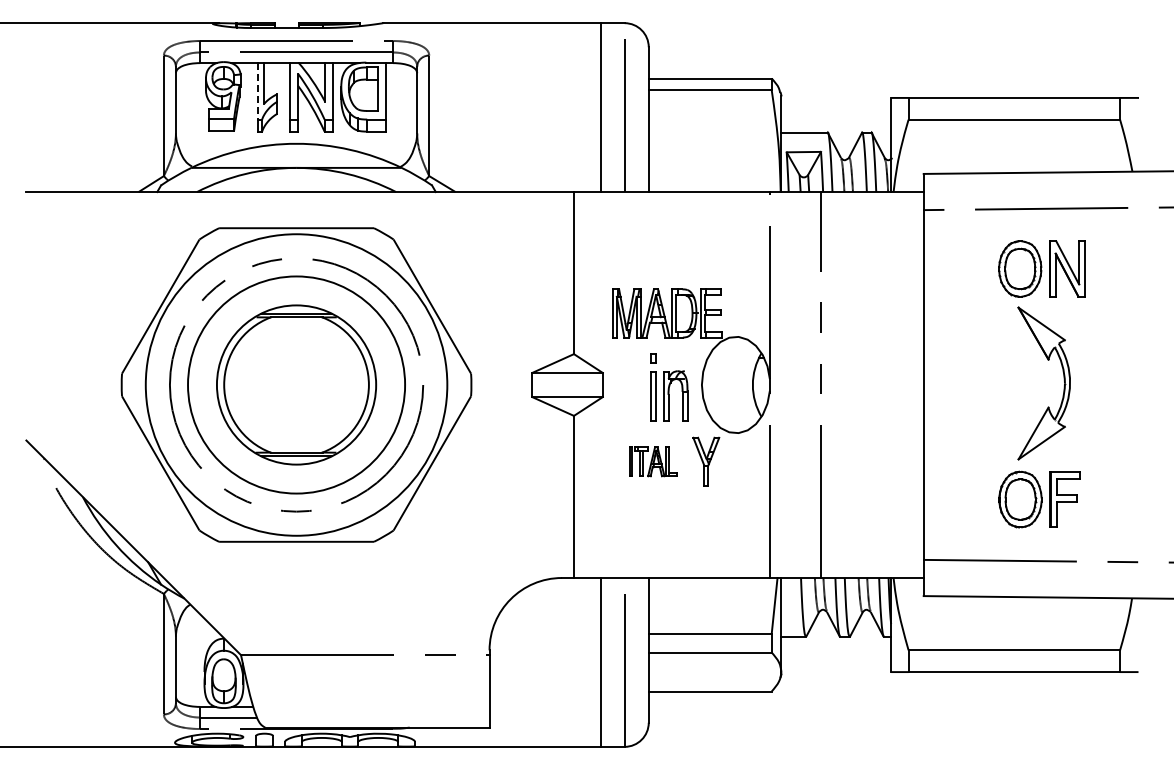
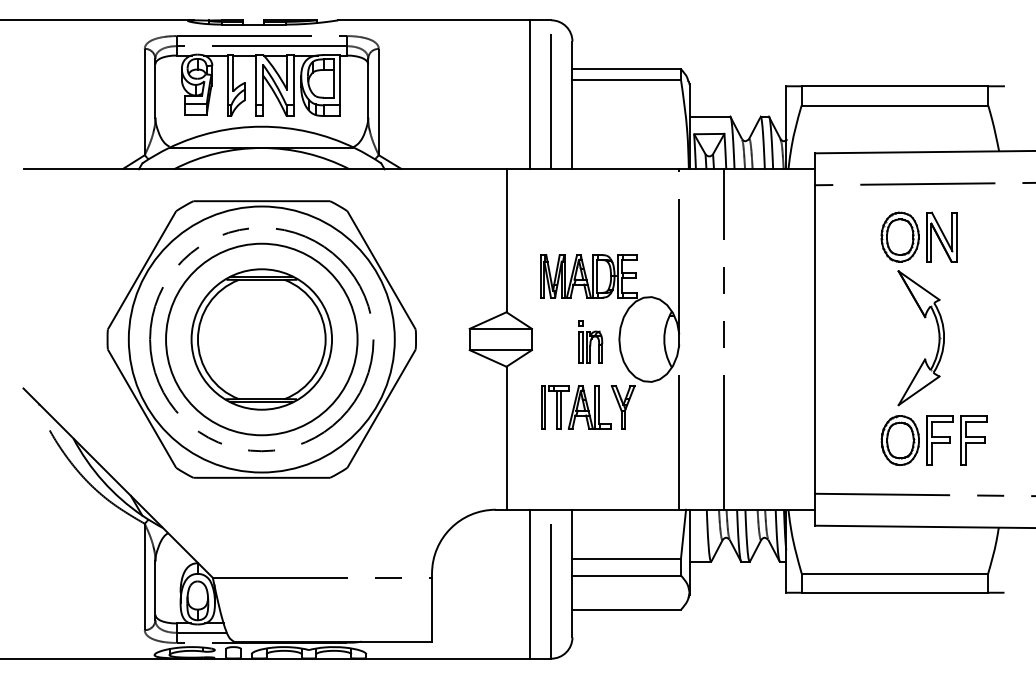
line: (257, 91) -> (227, 80), dashed -> solid
part: (669, 387) -> (590, 341), size x0.71
part: (653, 461) -> (576, 406), size x1.67
part: (1103, 499) -> (973, 440), added

